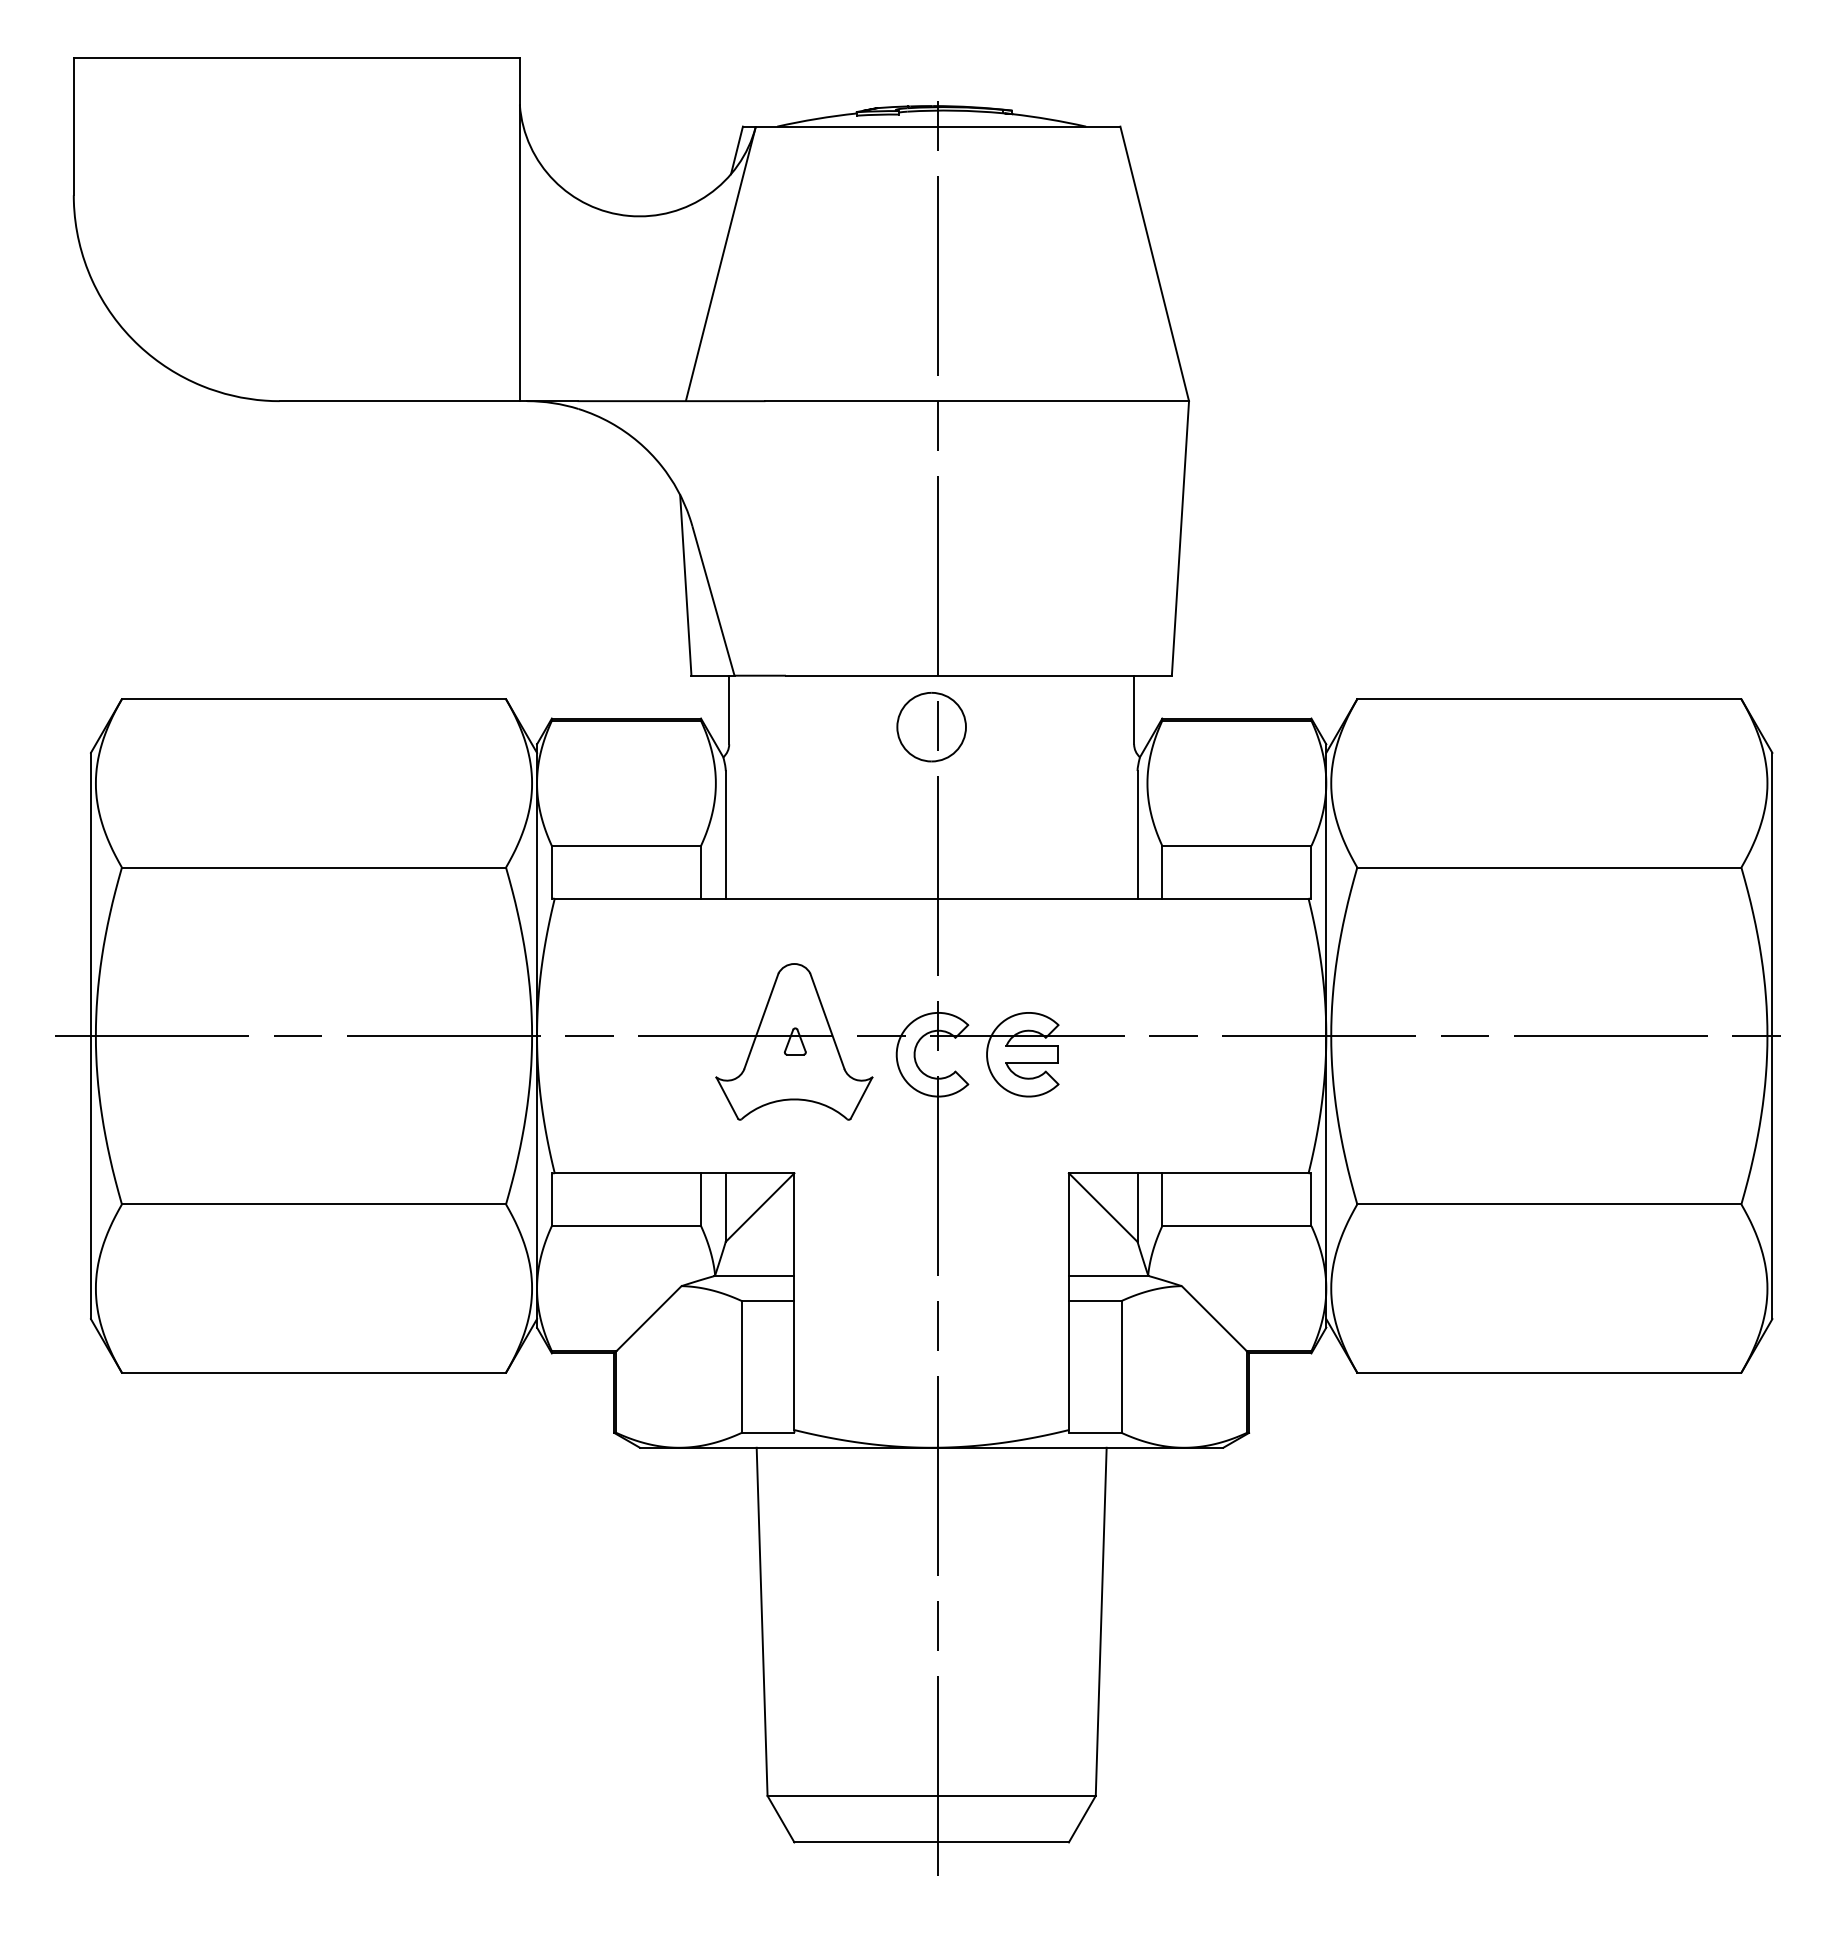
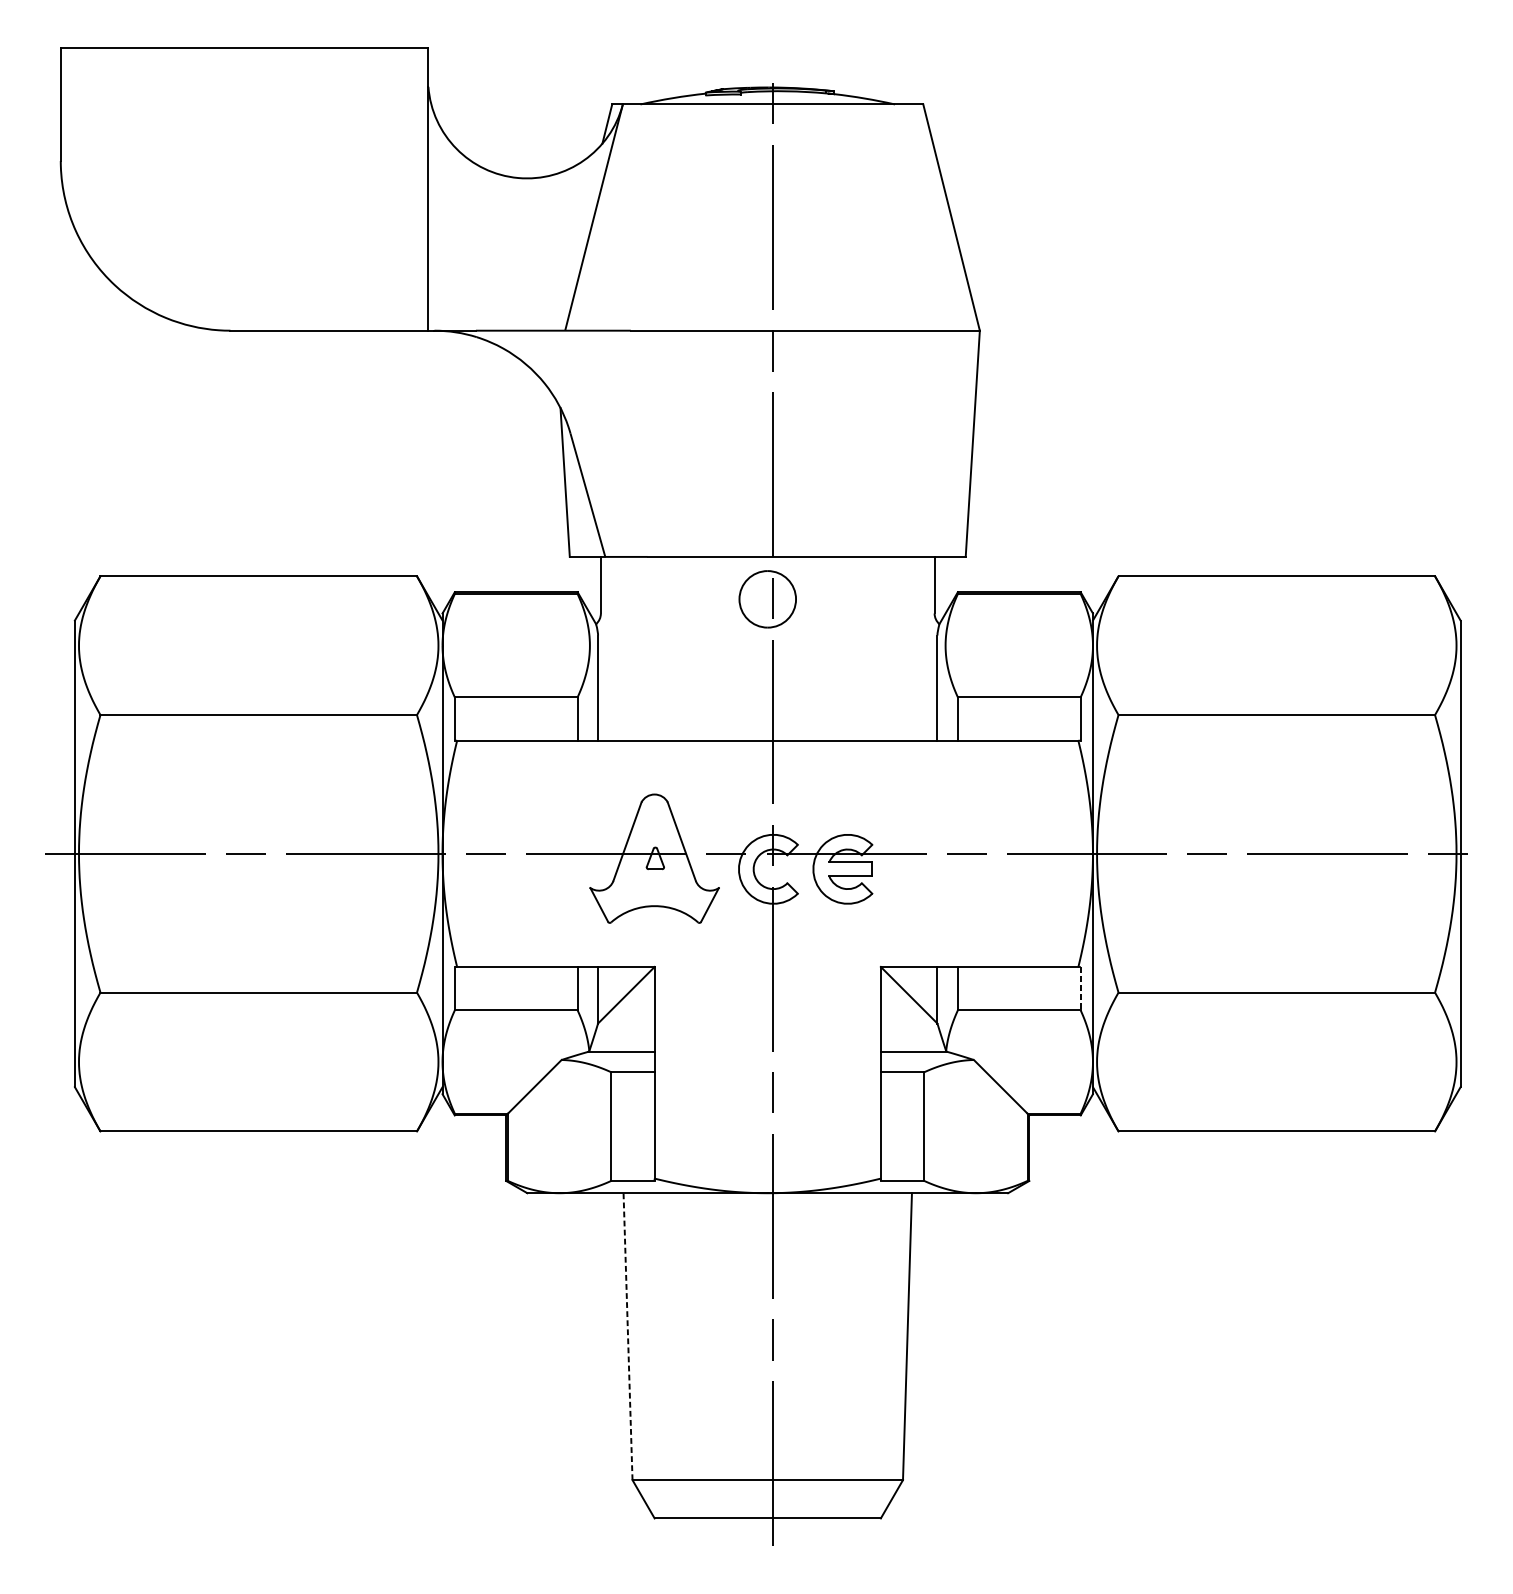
line: (1311, 1200) -> (1080, 989), solid -> dashed
line: (762, 1621) -> (628, 1336), solid -> dashed

